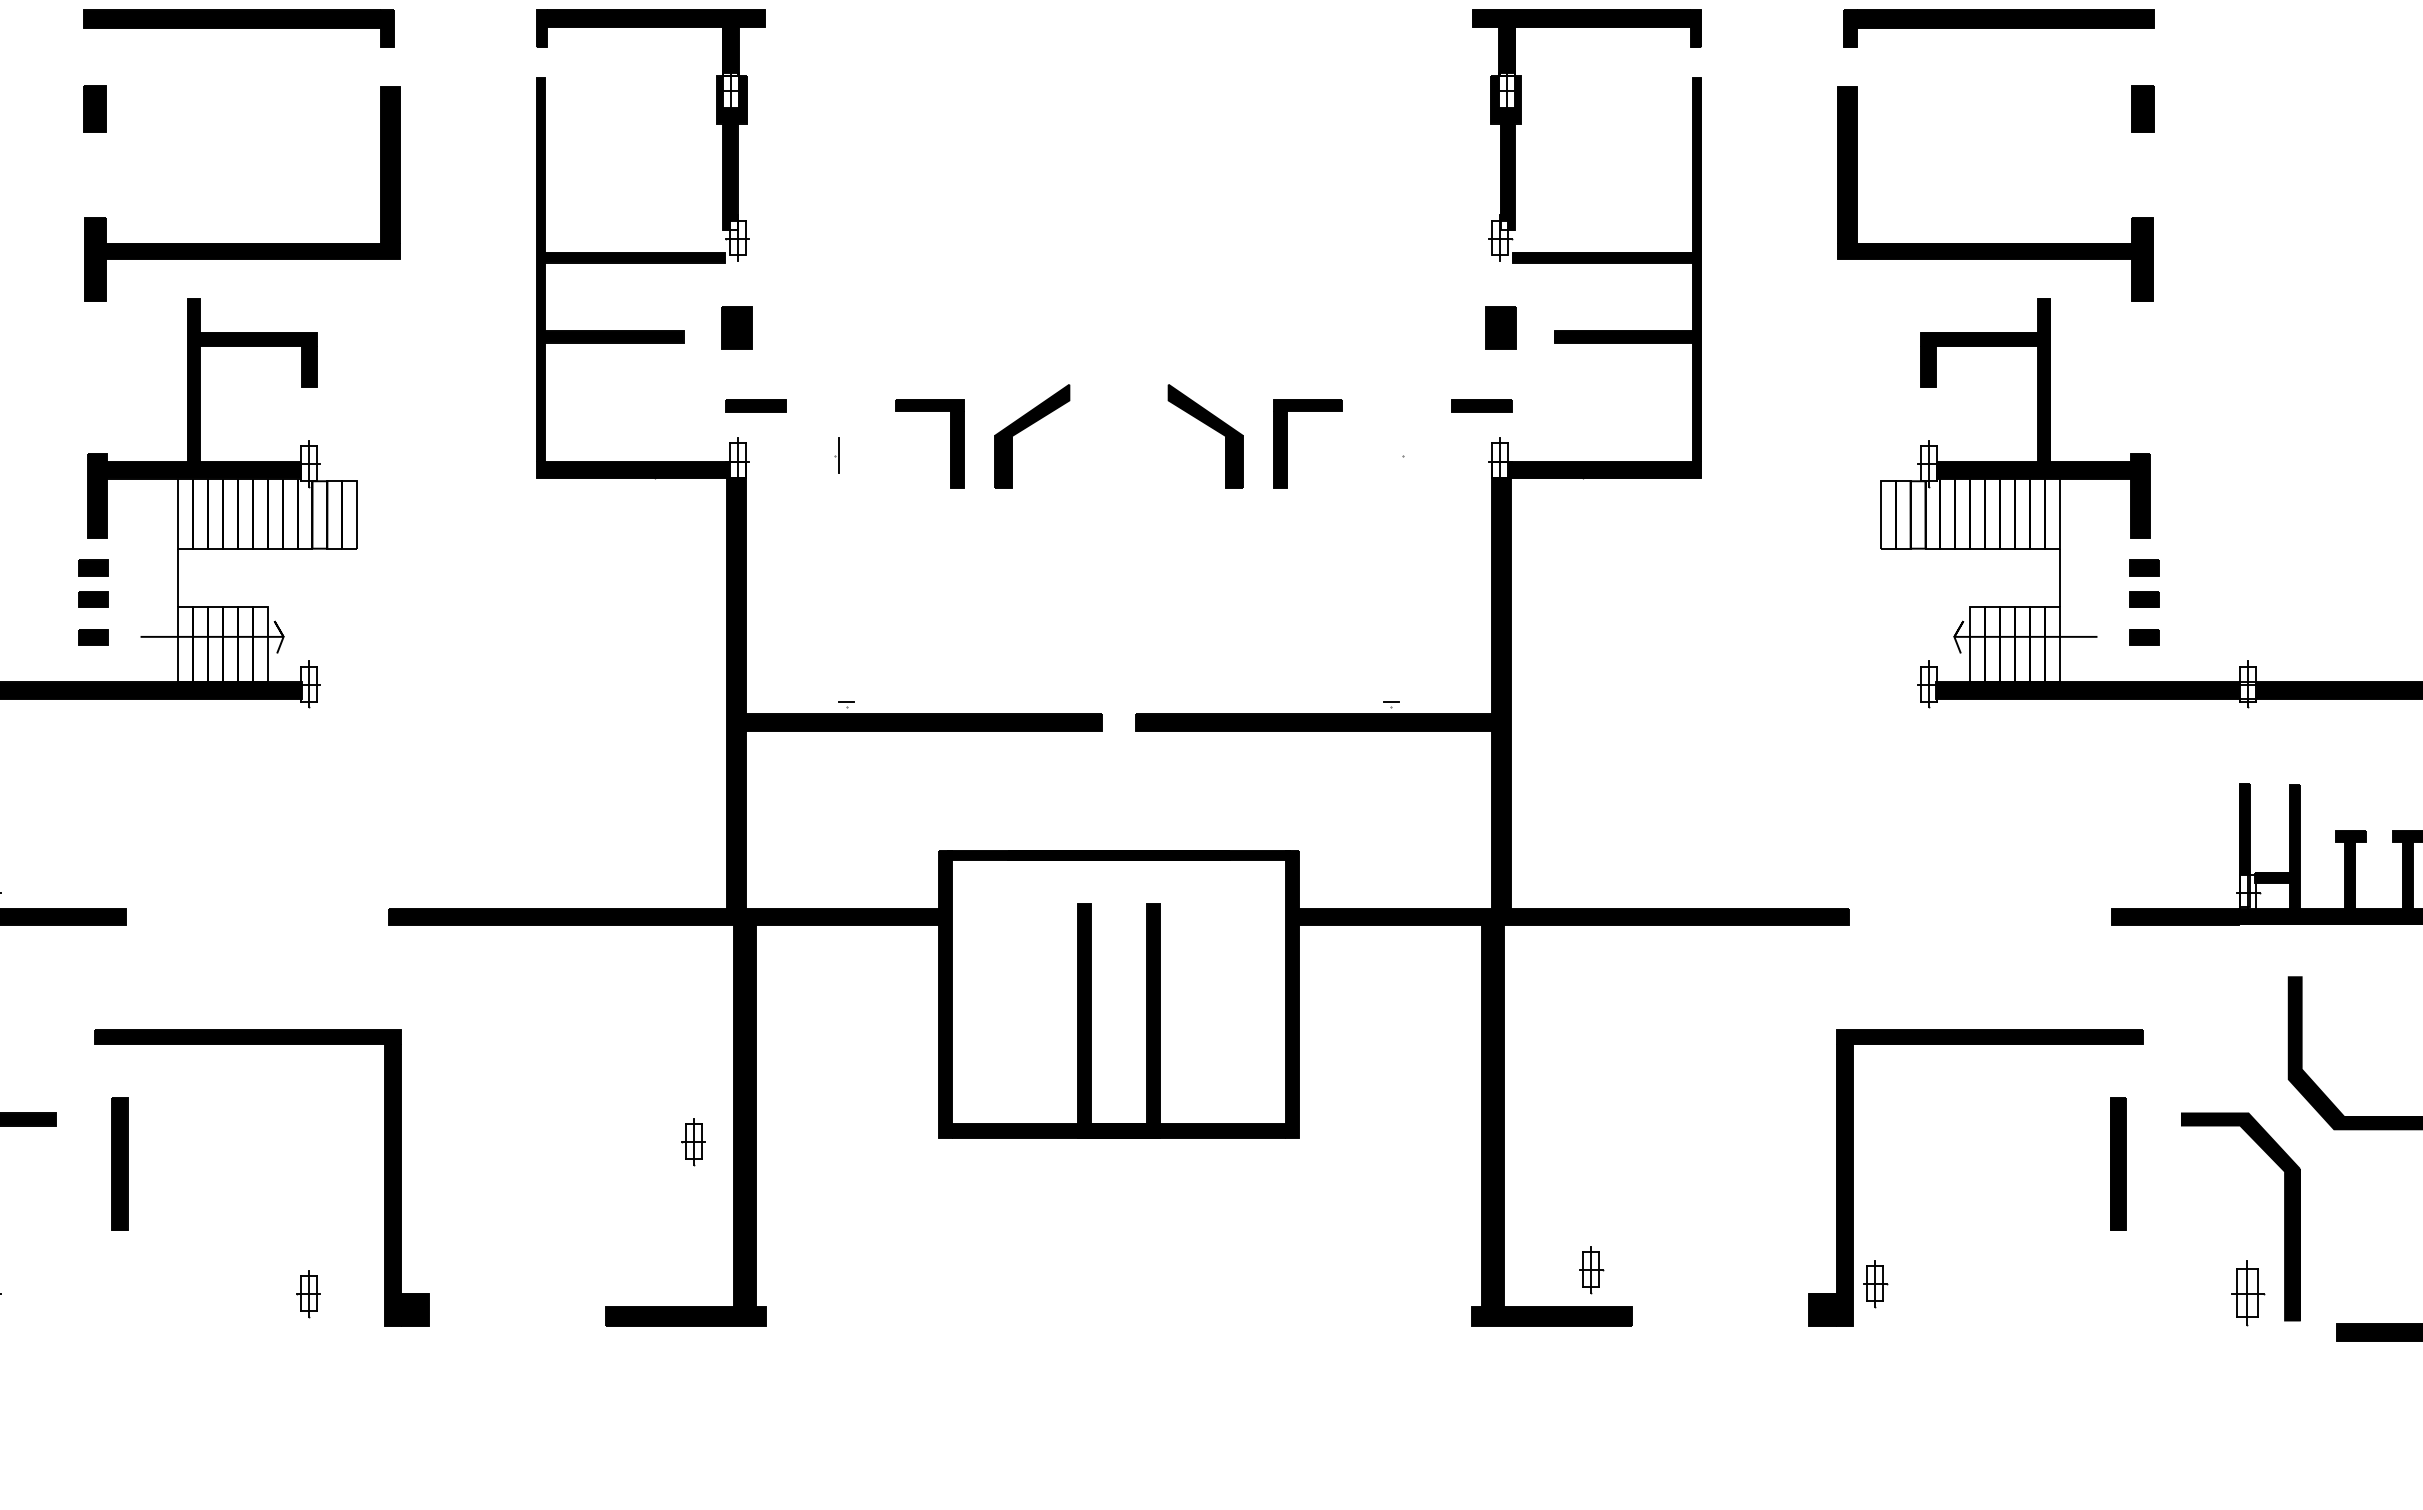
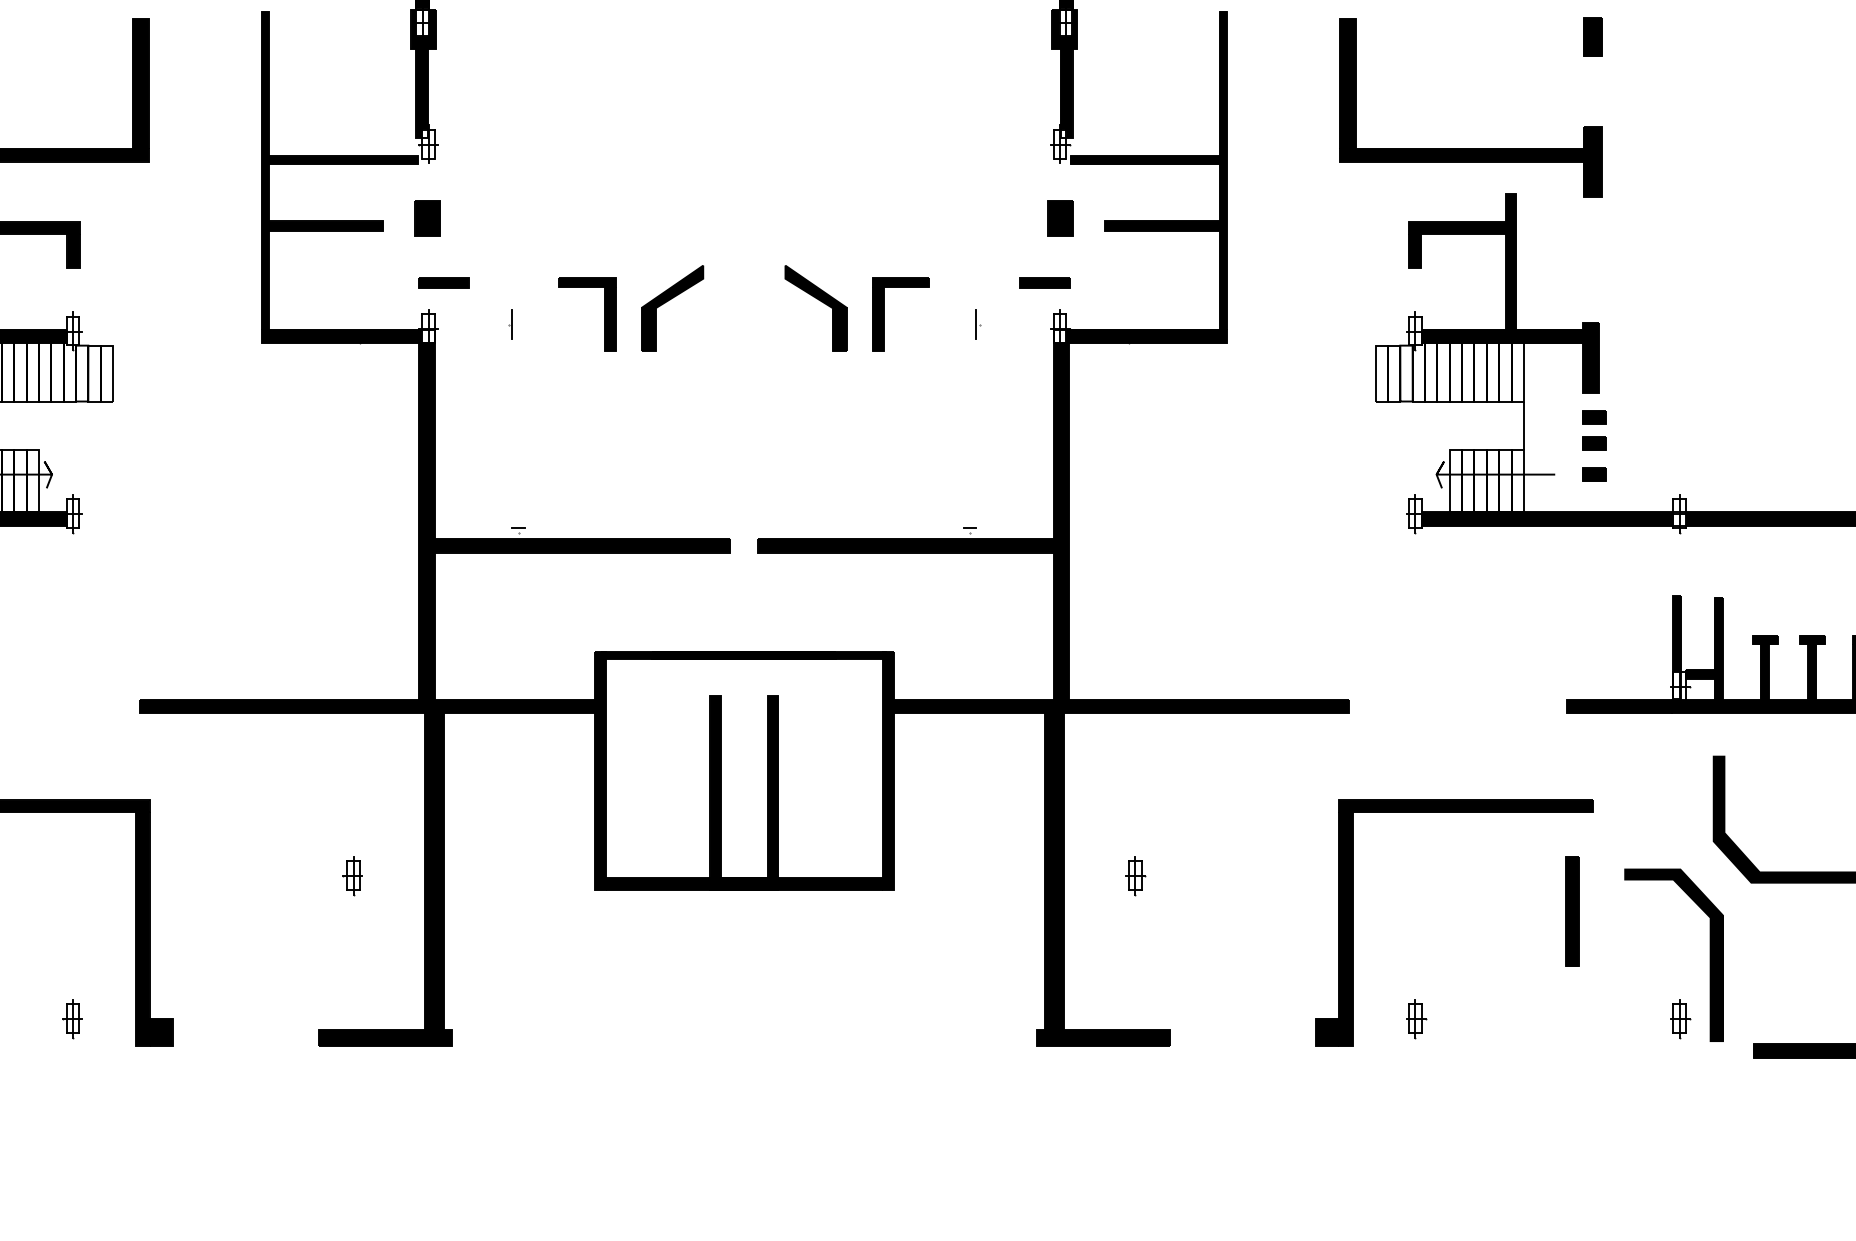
line: (1399, 454) -> (976, 323), added
part: (693, 1142) -> (352, 876), moved
part: (1591, 1270) -> (1135, 876), moved
part: (1875, 1284) -> (1416, 1019), moved
part: (2248, 1294) -> (1680, 1019), size x0.71

